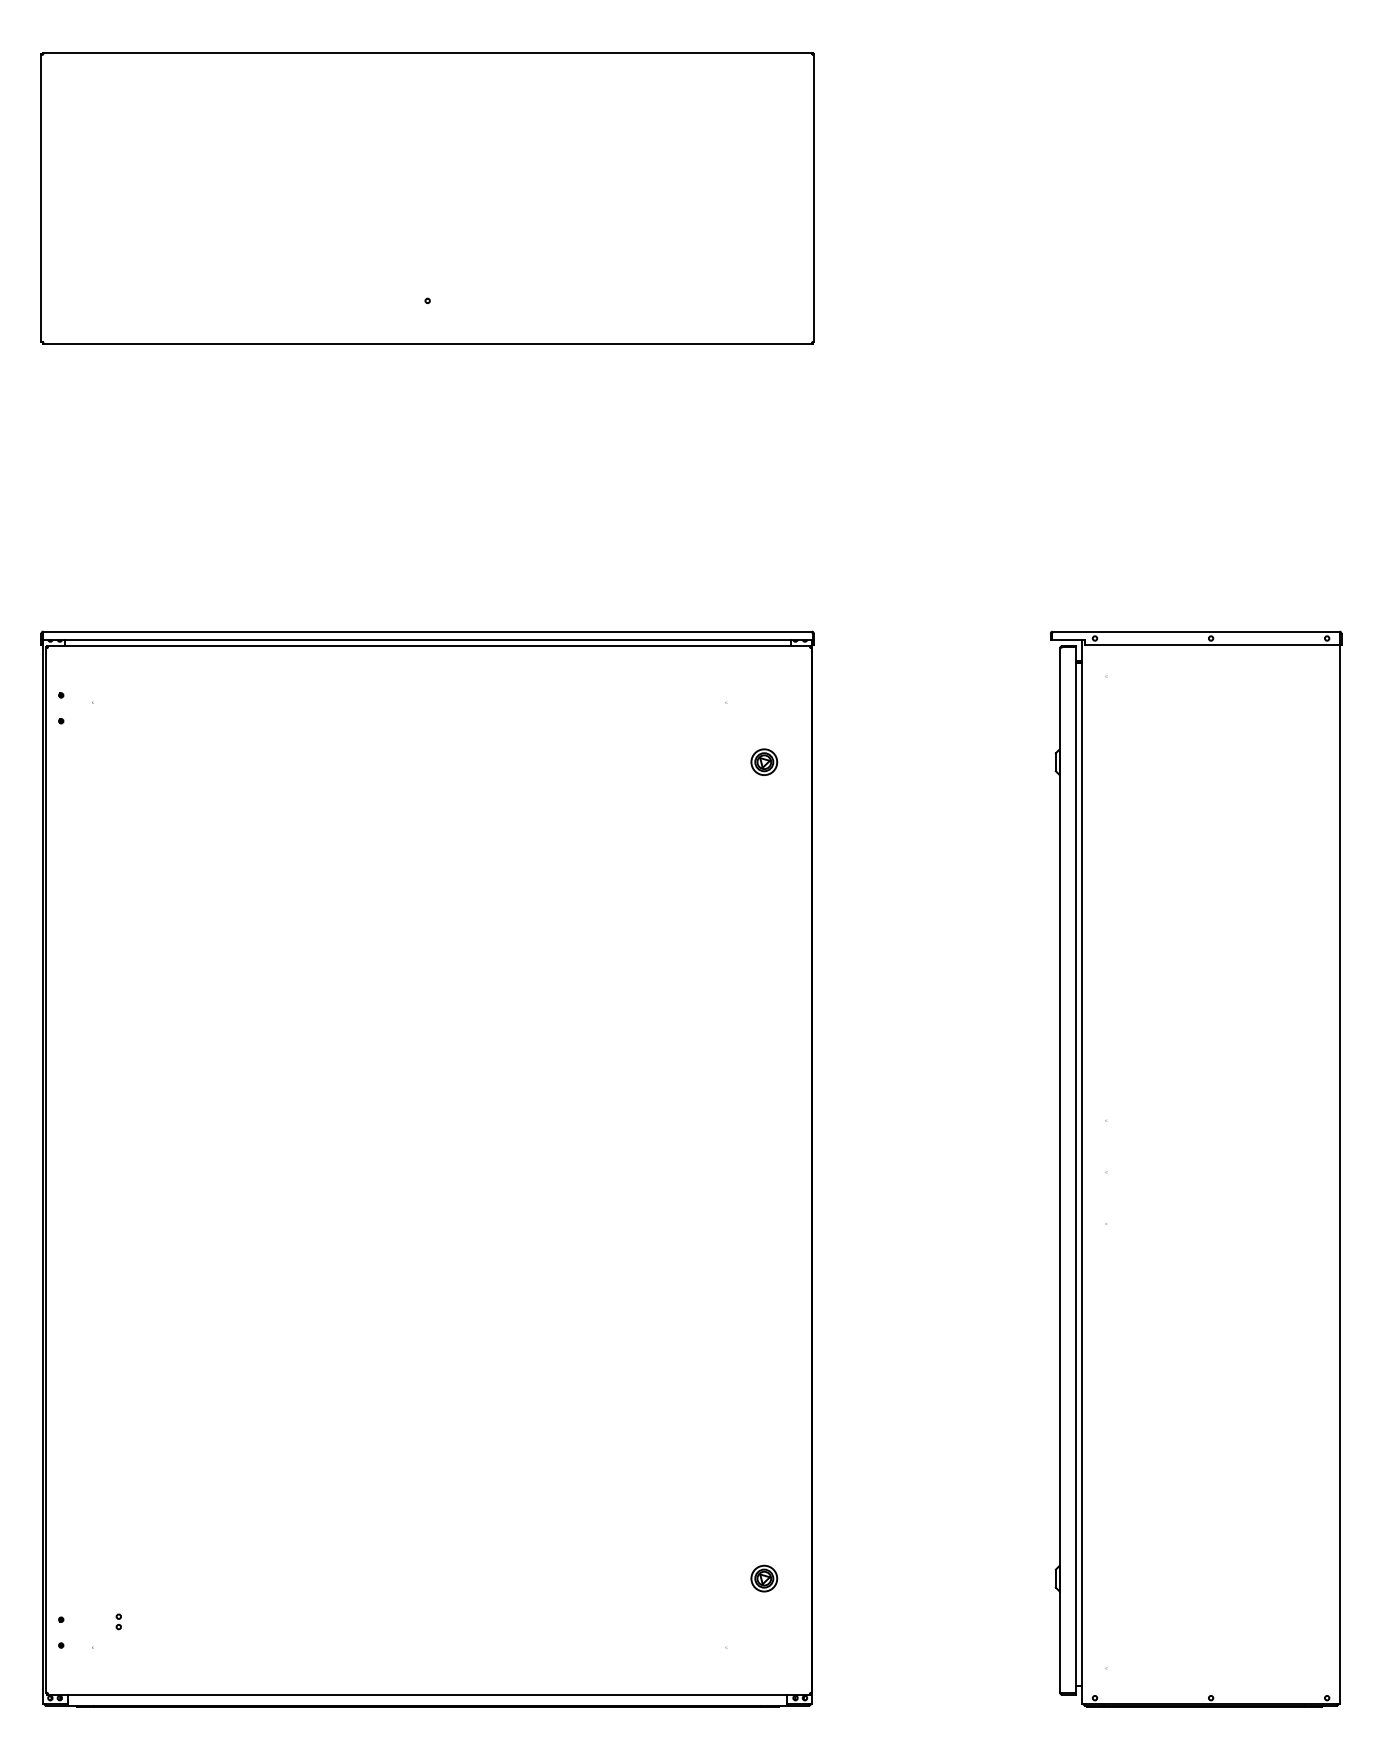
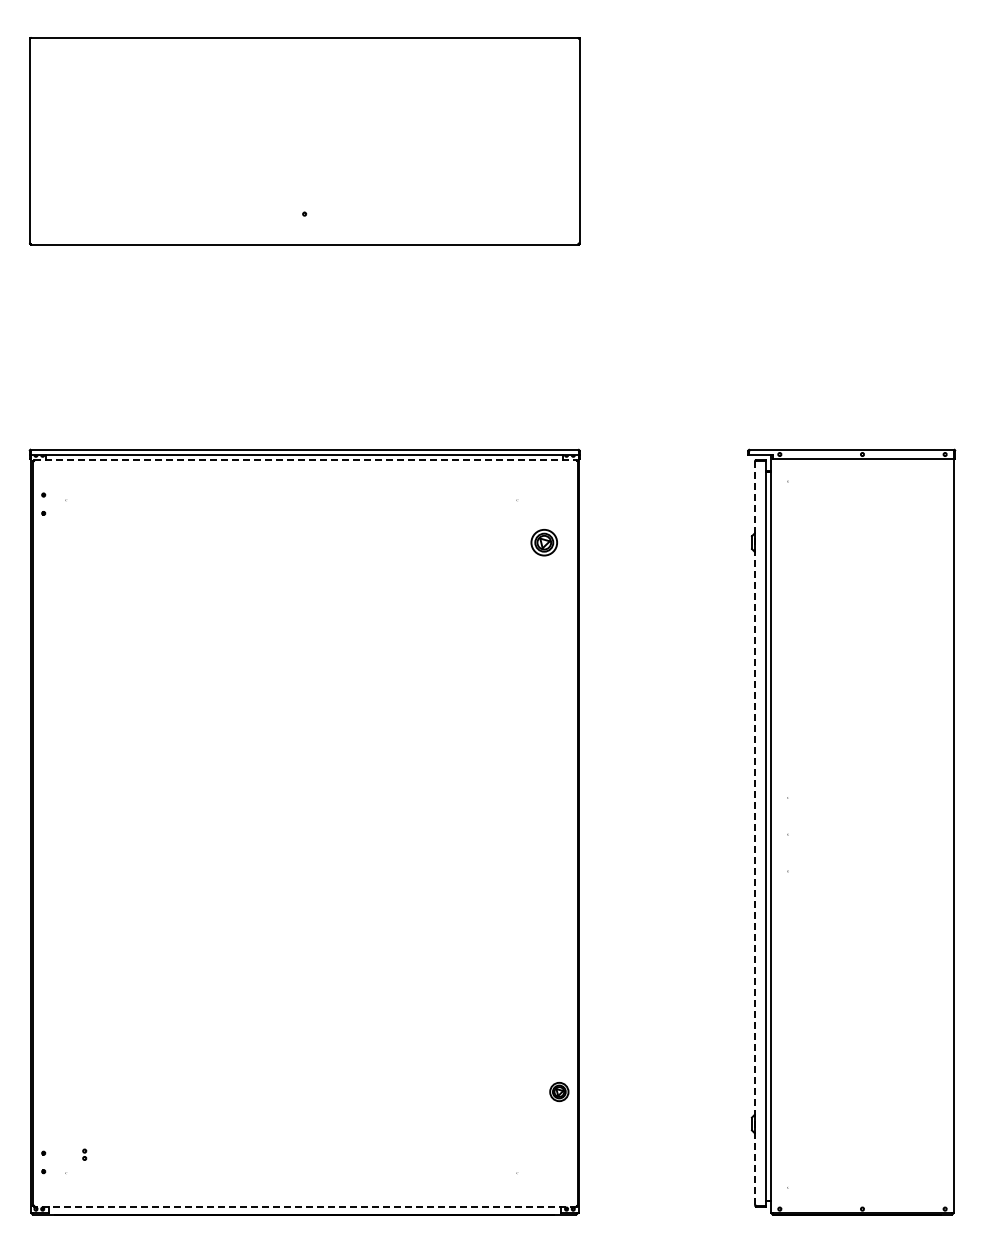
line: (428, 645) -> (305, 459), solid -> dashed
part: (764, 762) -> (544, 542), size x1.4
line: (1060, 1170) -> (755, 833), solid -> dashed
part: (764, 1577) -> (559, 1091), moved
line: (428, 1694) -> (305, 1206), solid -> dashed

